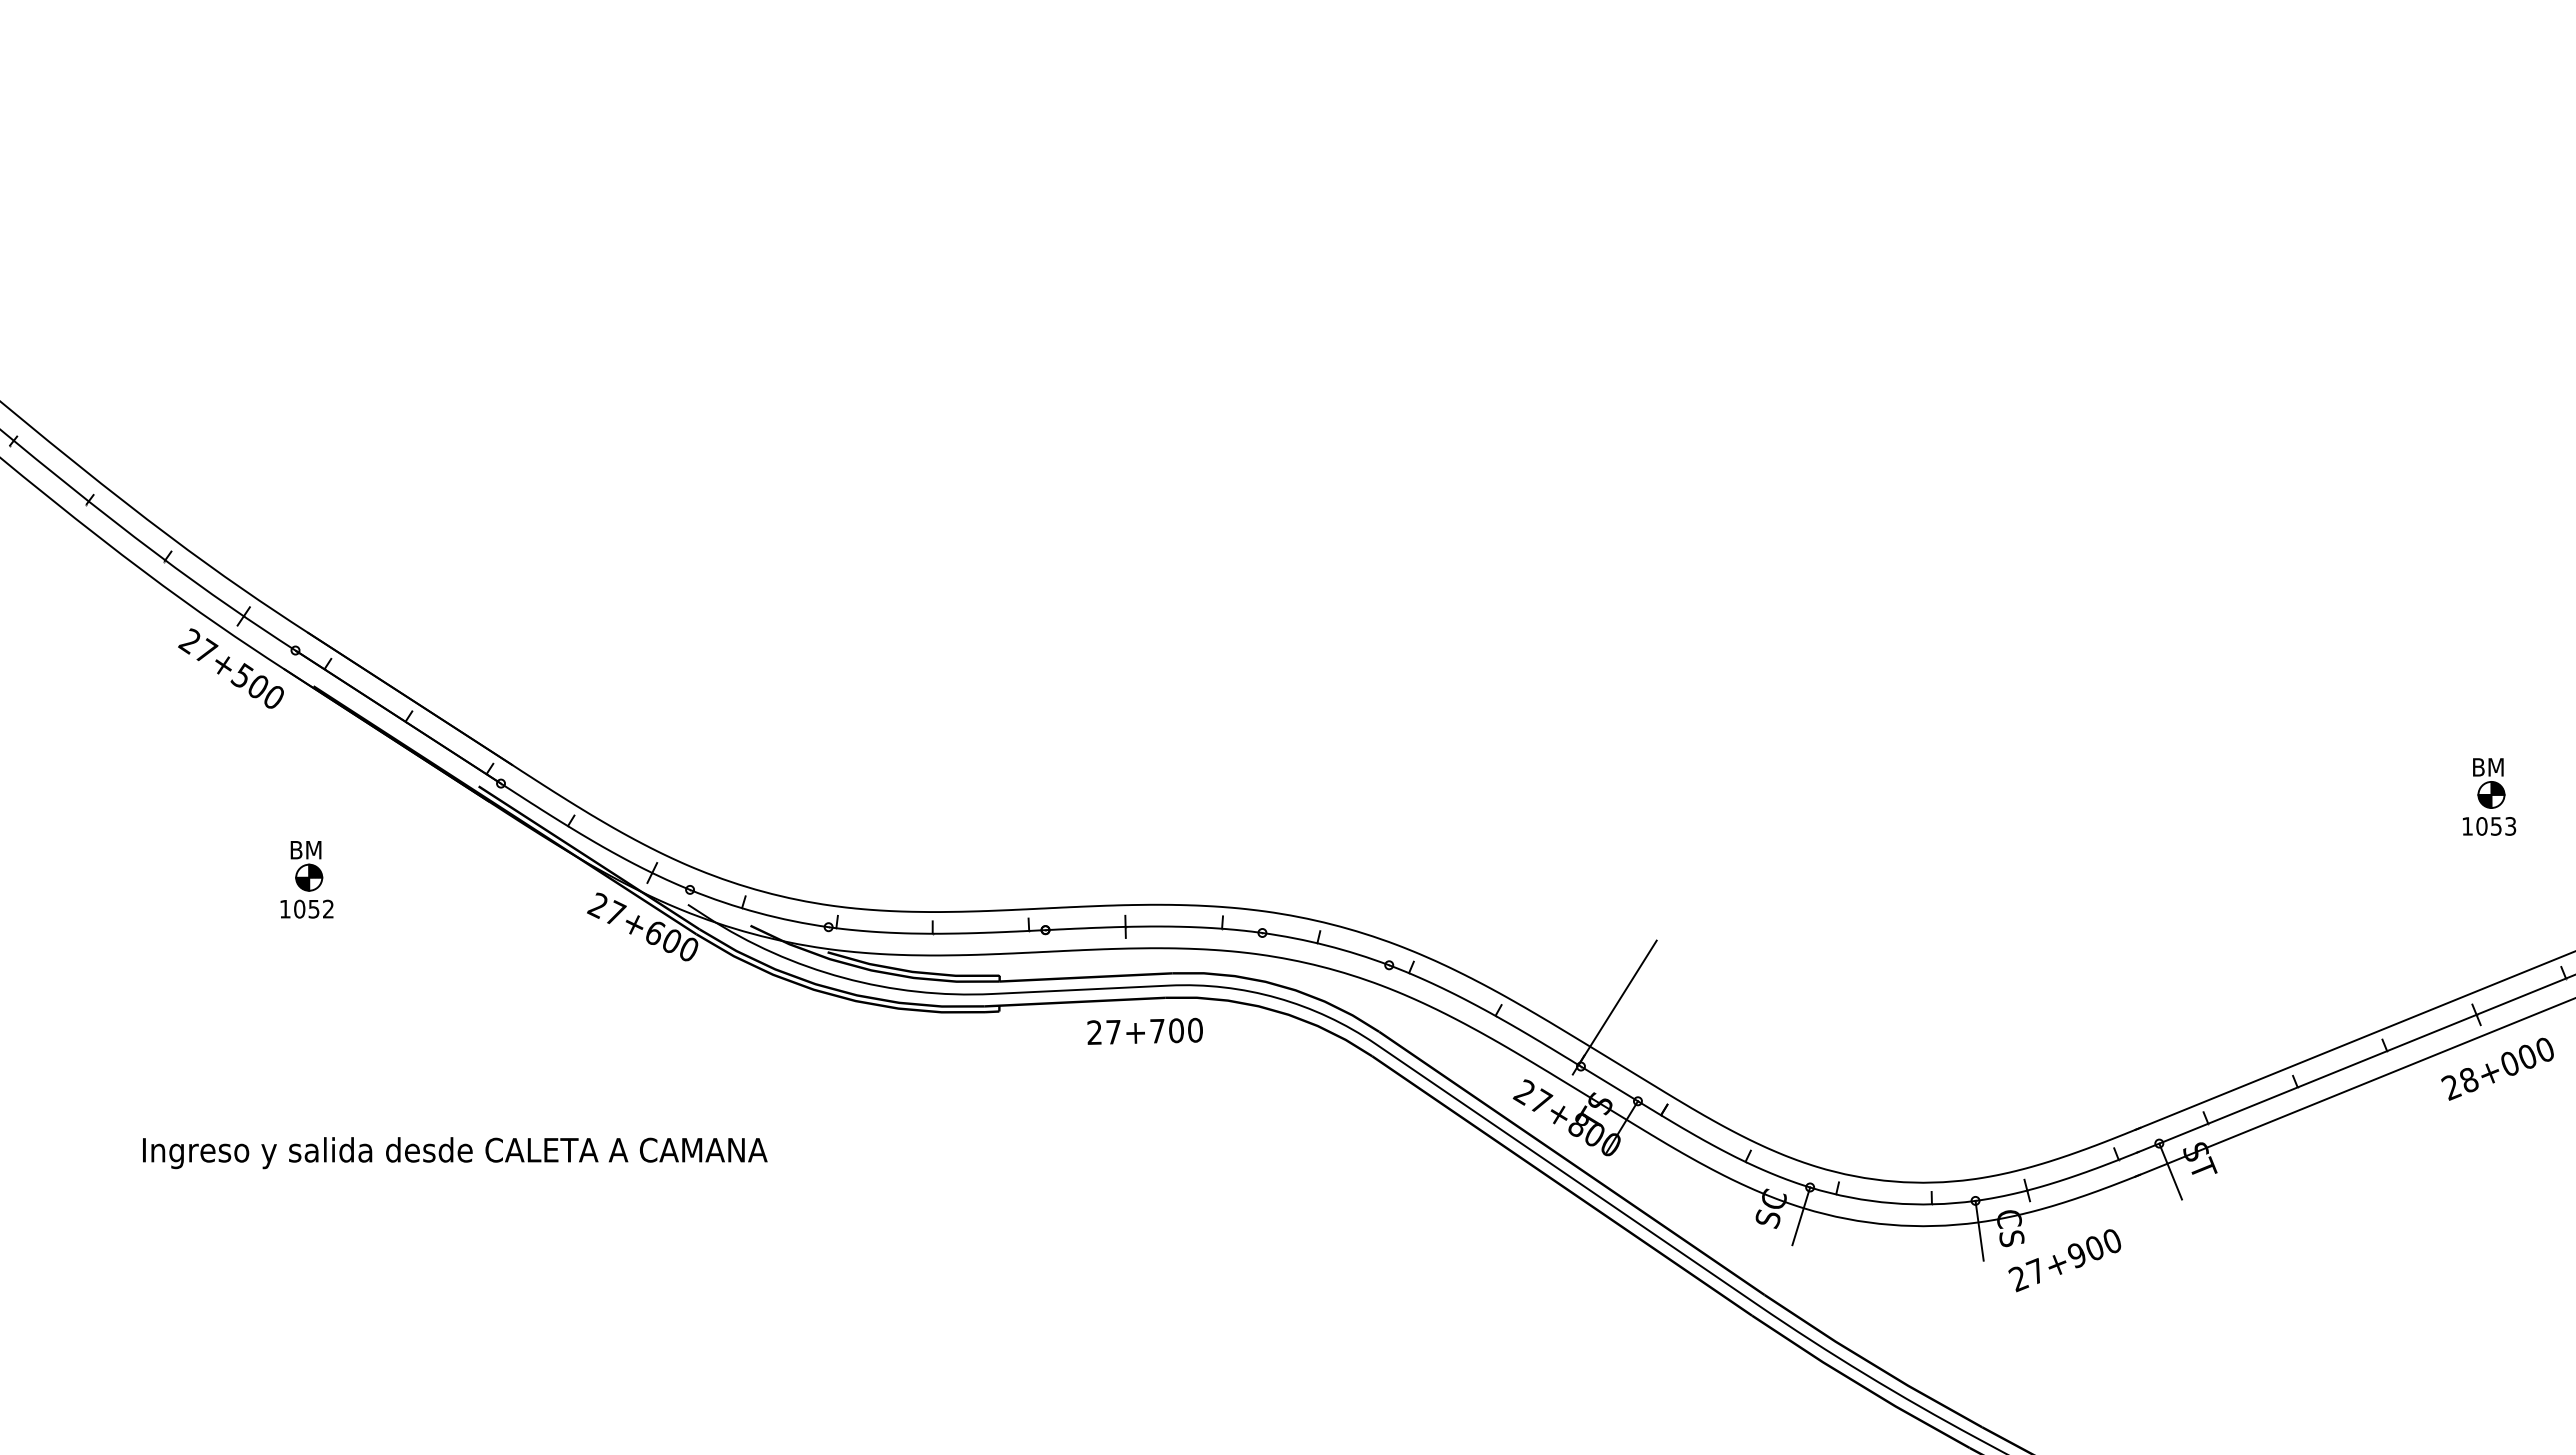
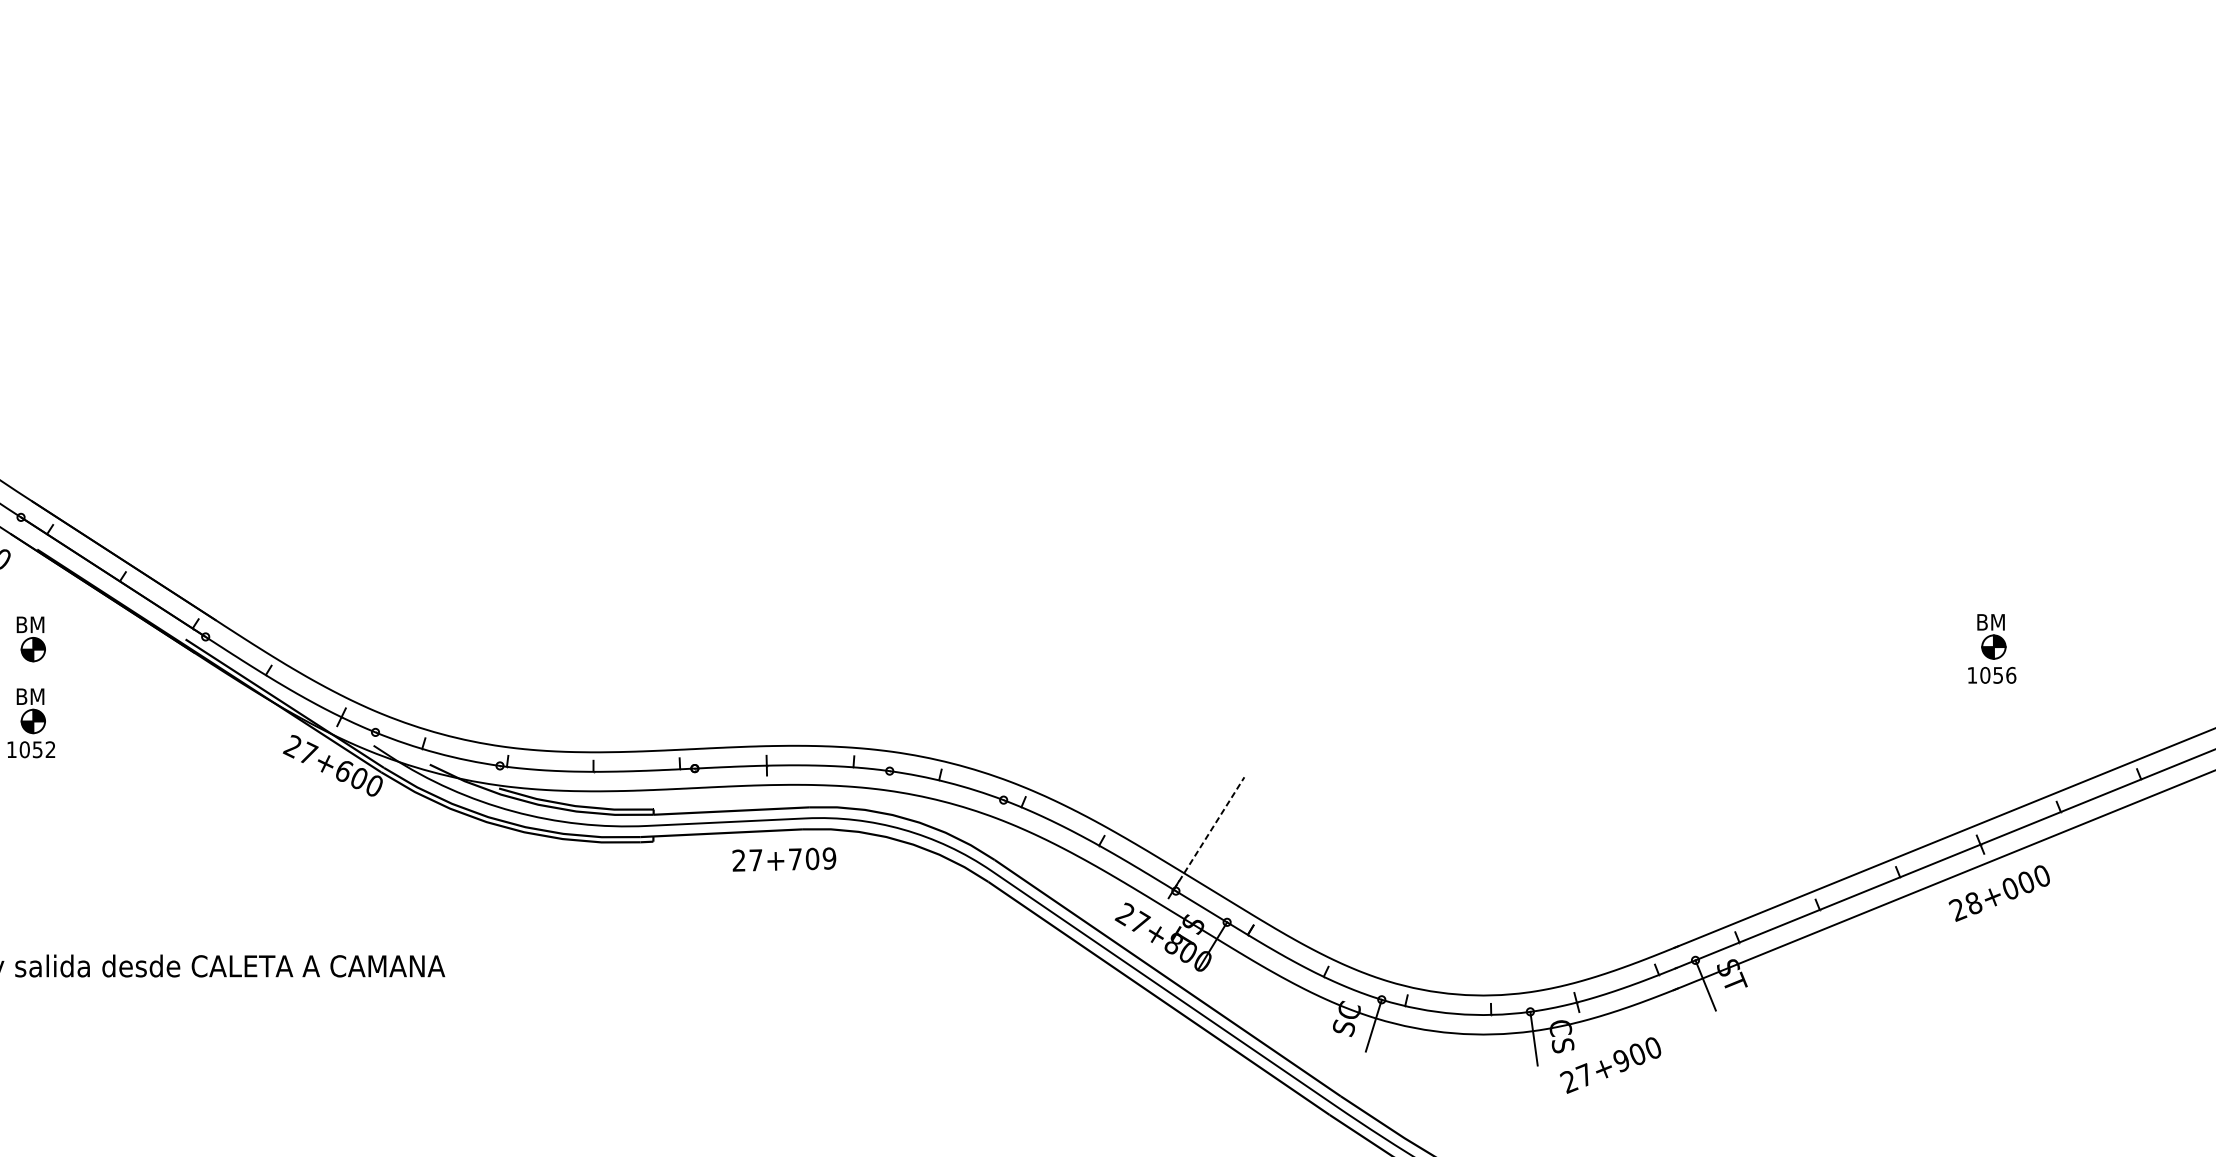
part: (306, 786) -> (30, 639), added
text: (2510, 826) -> (2010, 675), 1053 -> 1056
line: (1617, 1002) -> (1208, 833), solid -> dashed
text: (1194, 1030) -> (828, 858), 27+700 -> 27+709

